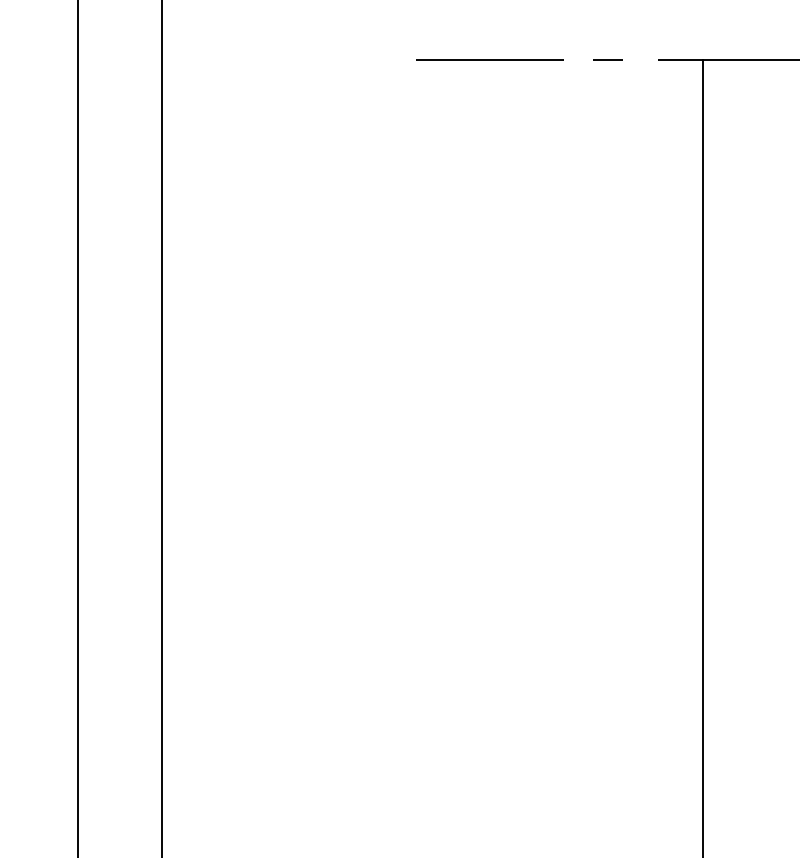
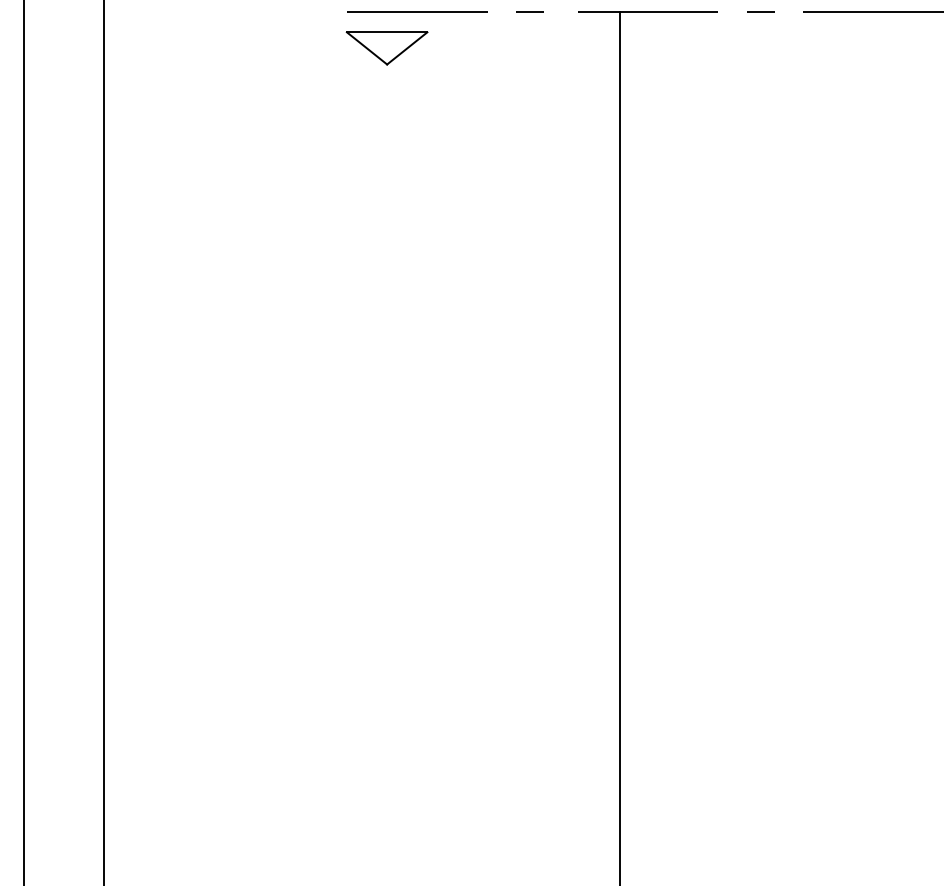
part: (457, 97) -> (386, 48), added

